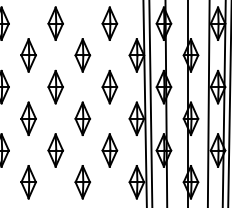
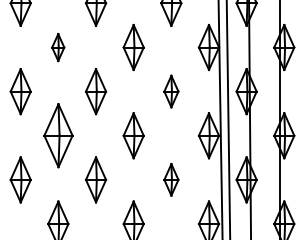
part: (28, 55) -> (58, 47), size x0.6
part: (109, 86) -> (170, 90), size x0.7
part: (28, 118) -> (58, 135), size x1.4
part: (109, 150) -> (170, 179), size x0.7

